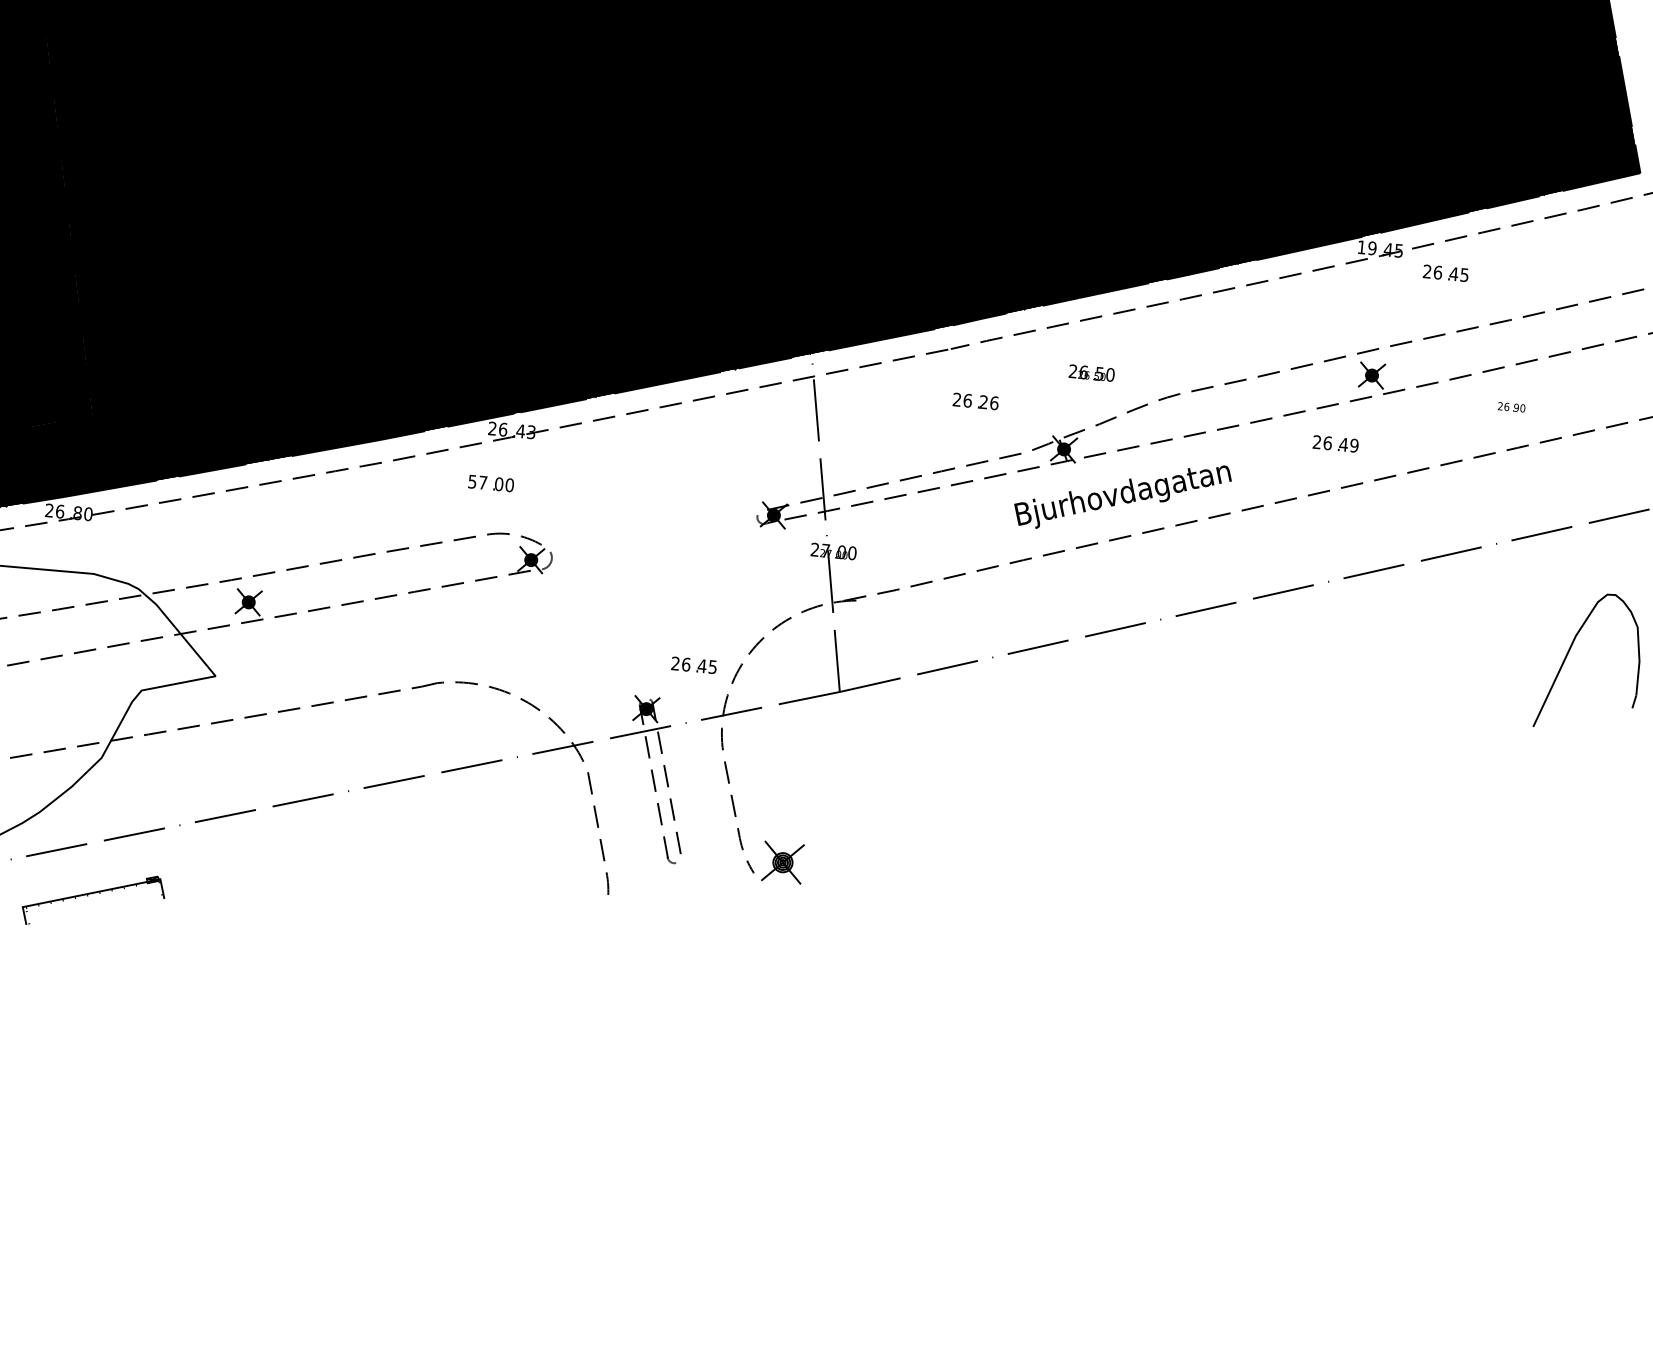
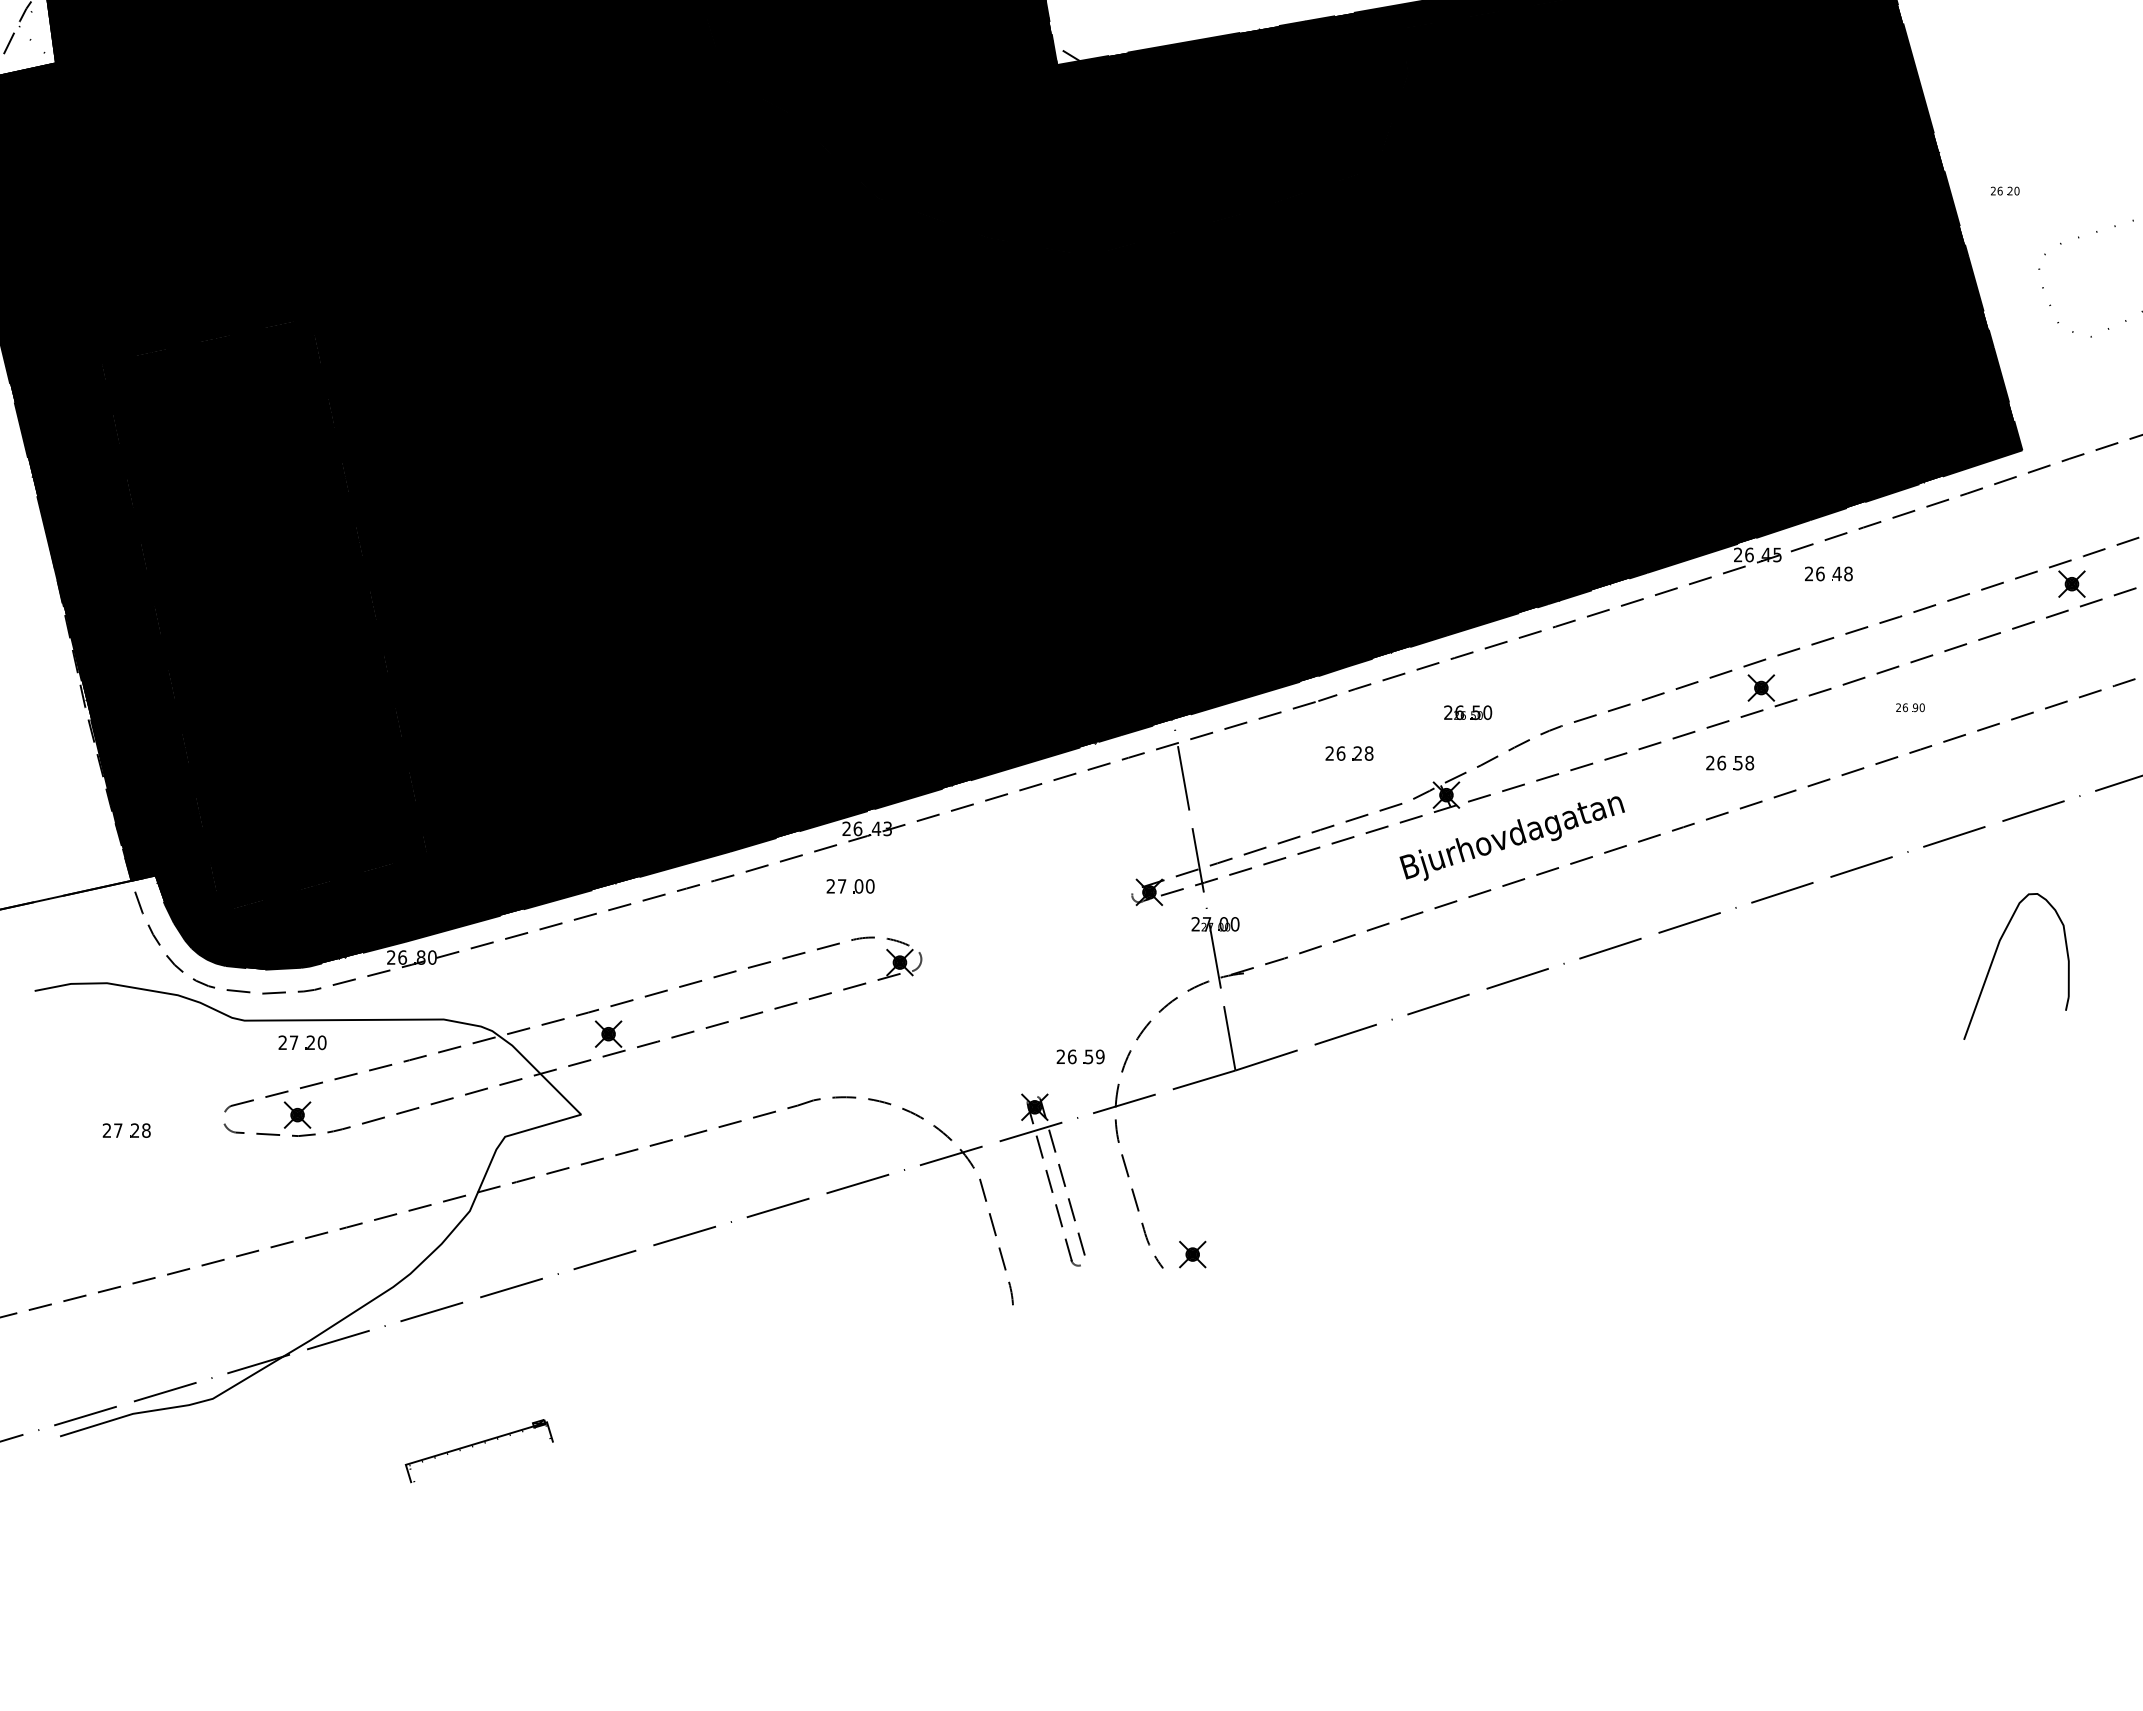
text: (1366, 247) -> (1743, 554), 19 -> 26
text: (1464, 274) -> (1848, 573), 45 -> 48
text: (993, 403) -> (1368, 753), 26 -> 28
text: (1348, 445) -> (1743, 763), 49 -> 58
text: (472, 481) -> (830, 886), 57 -> 27
text: (707, 666) -> (1094, 1056), 45 -> 59
part: (782, 862) -> (1192, 1254), size x0.62
part: (88, 896) -> (473, 1447), moved

